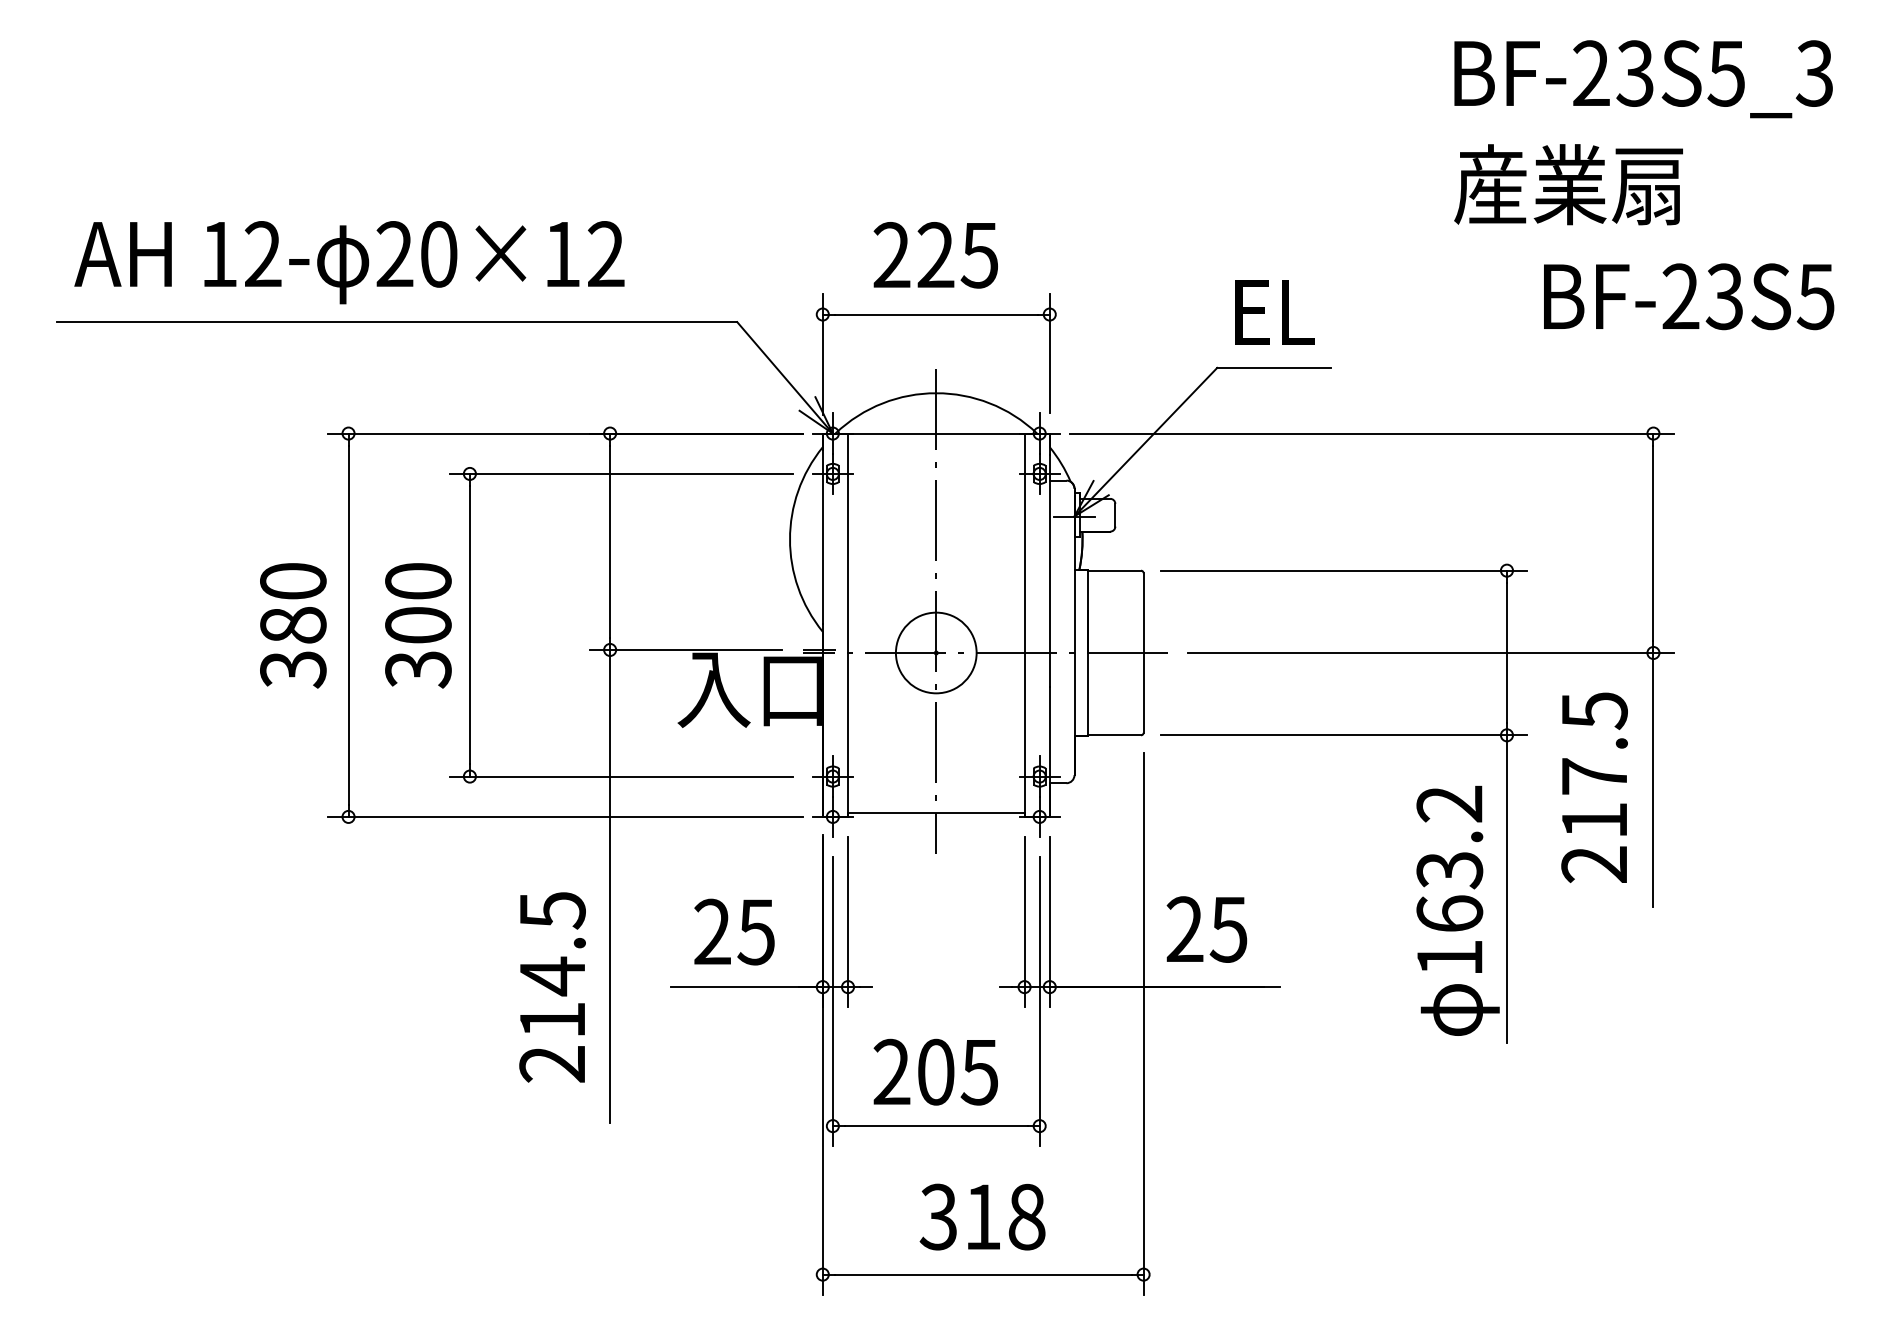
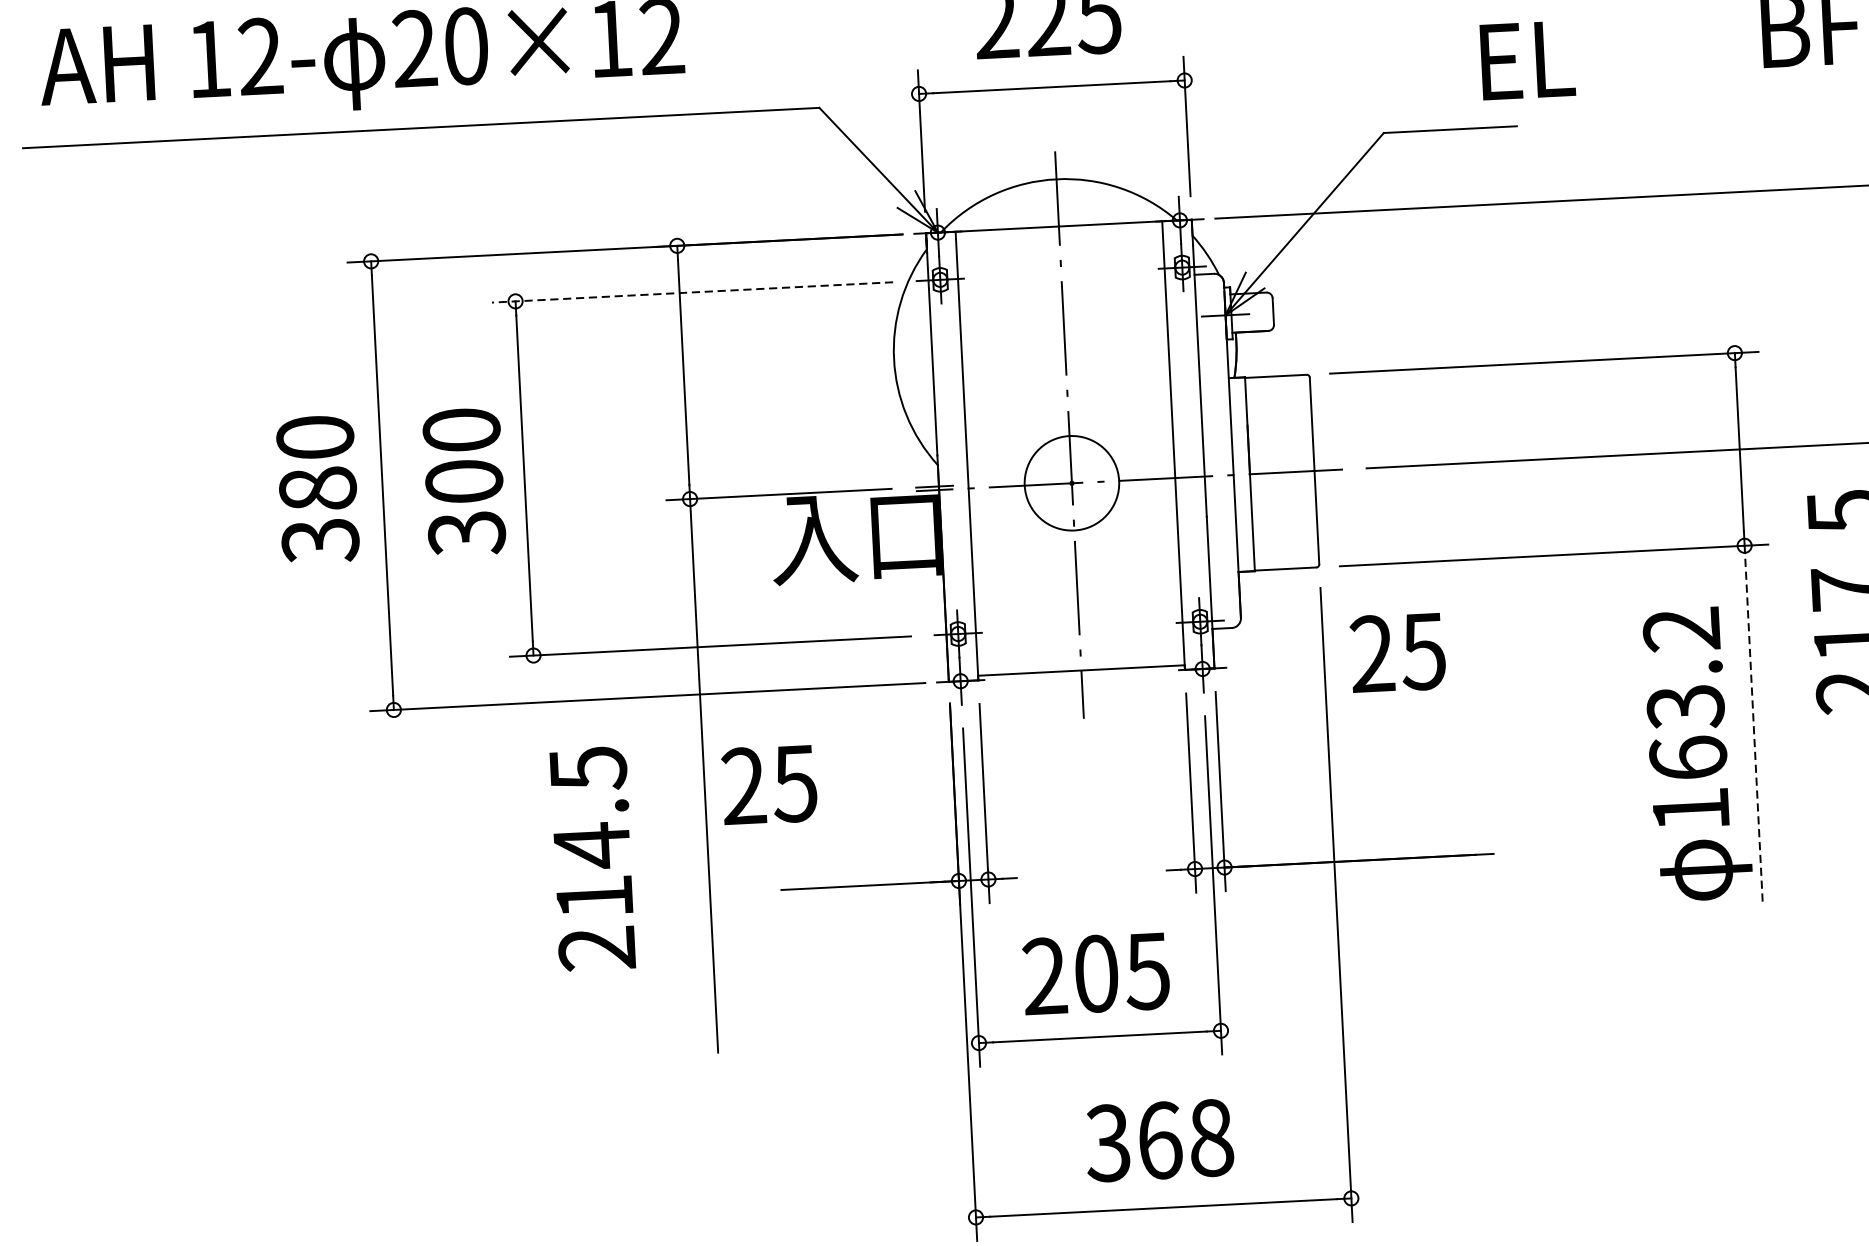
text: (1274, 312) -> (1527, 60), moved
line: (620, 473) -> (691, 291), solid -> dashed
line: (1506, 889) -> (1753, 726), solid -> dashed
text: (1206, 929) -> (1397, 652), moved
text: (734, 931) -> (769, 784), moved
text: (552, 987) -> (592, 858), moved
text: (983, 1216) -> (1160, 1139), 318 -> 368

